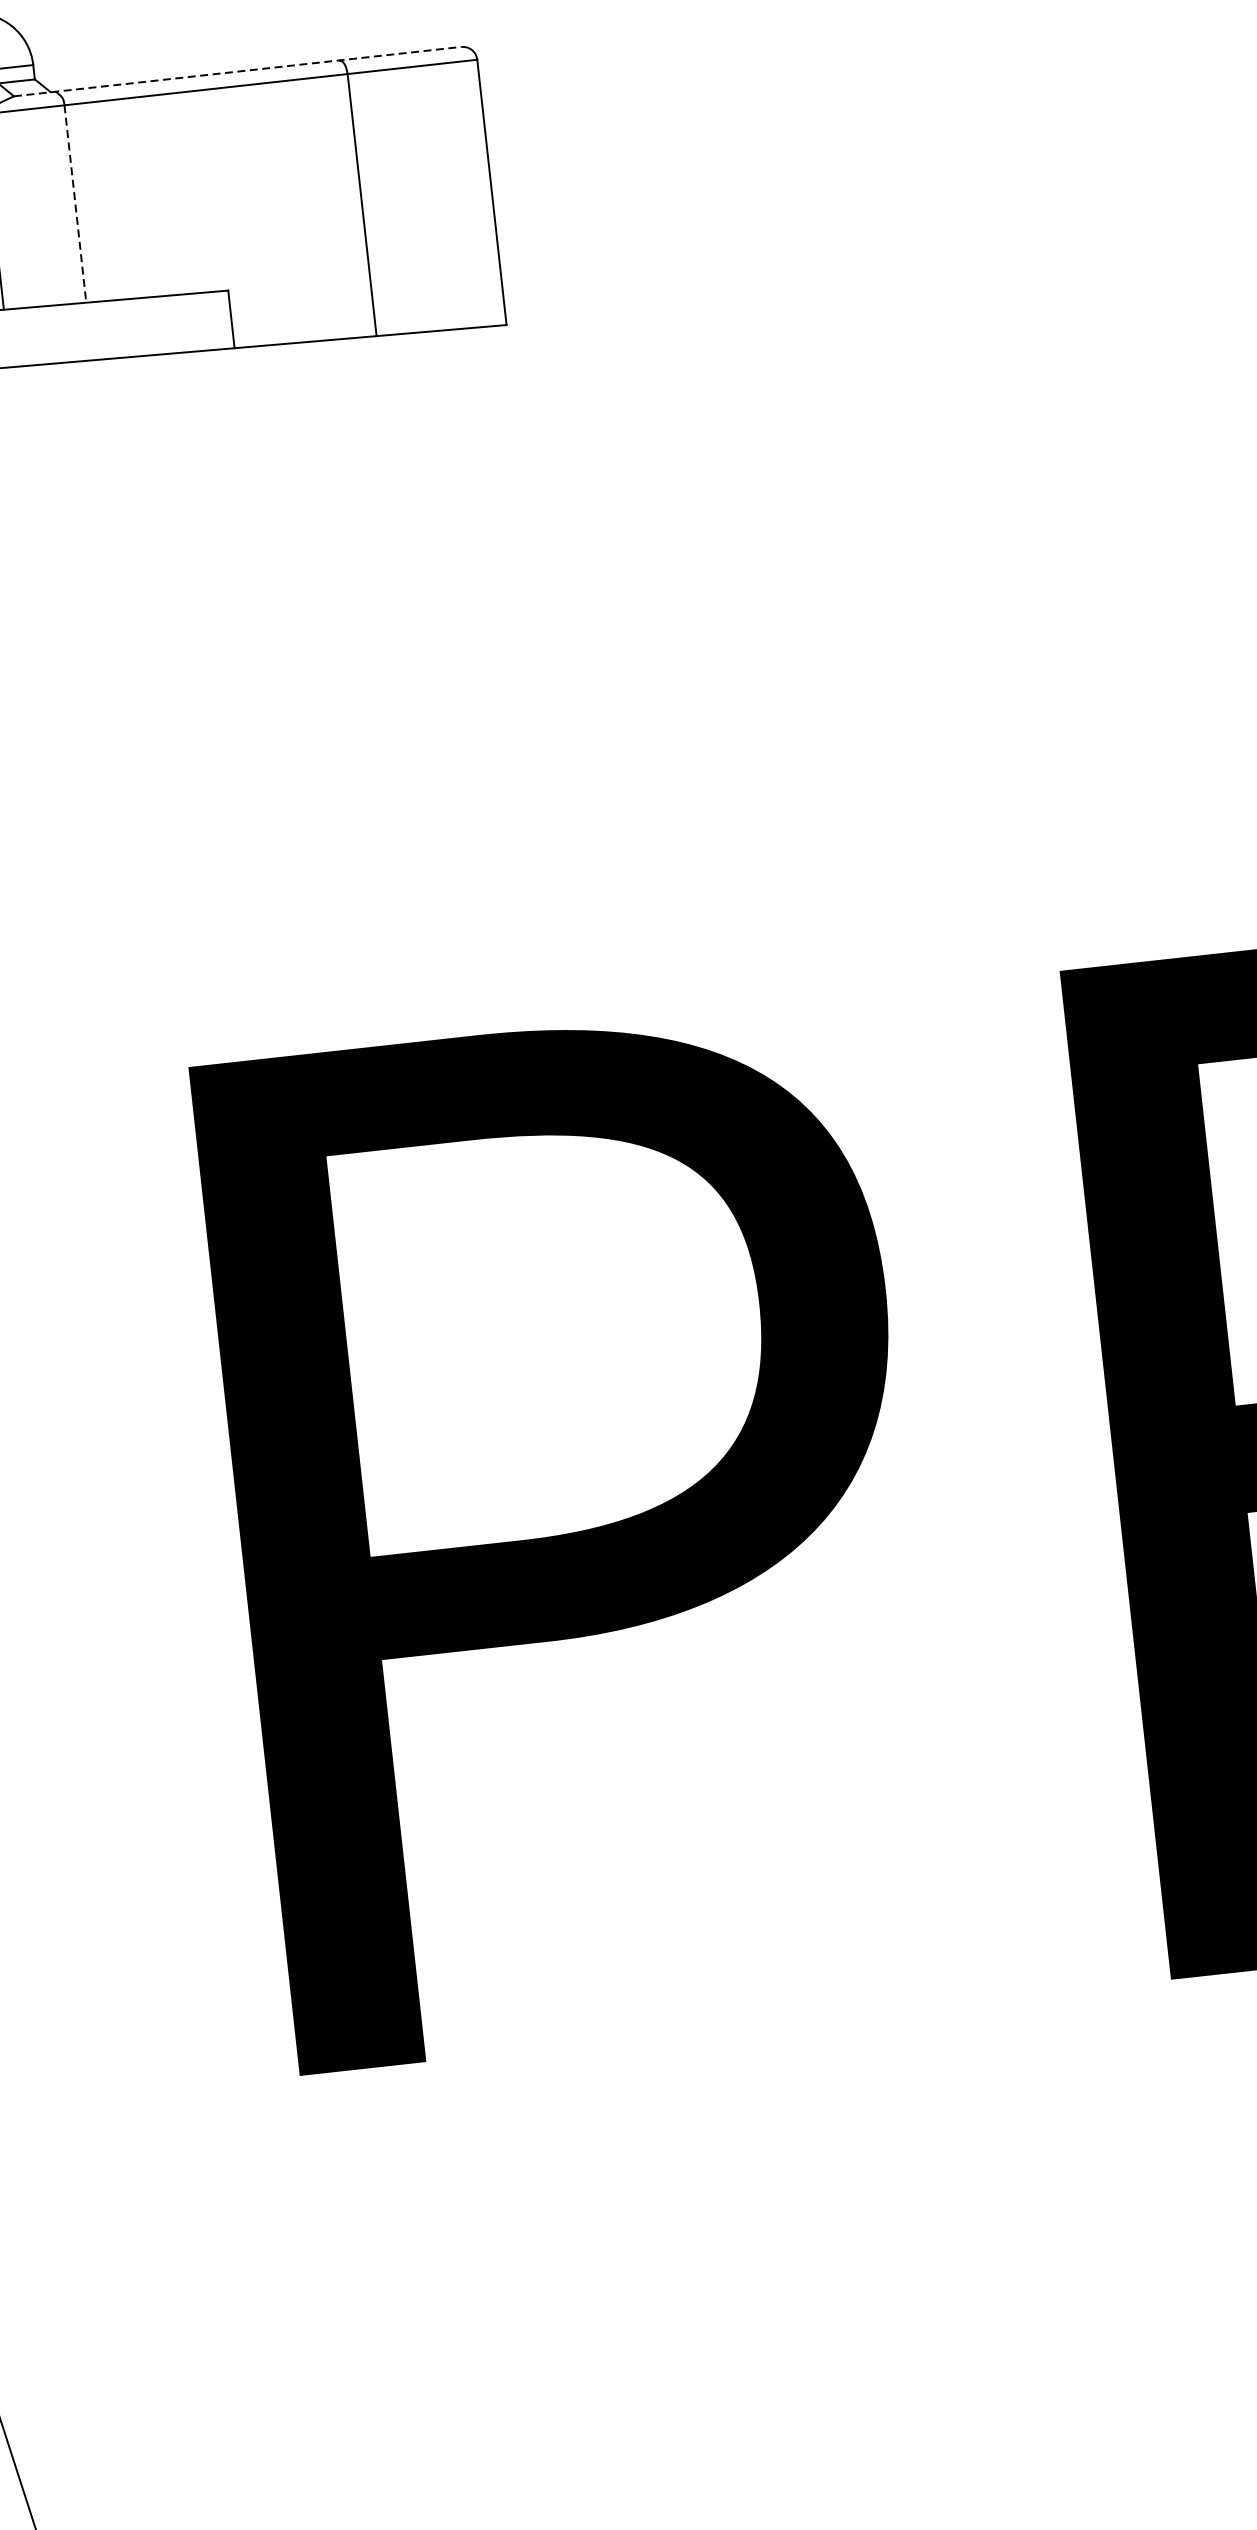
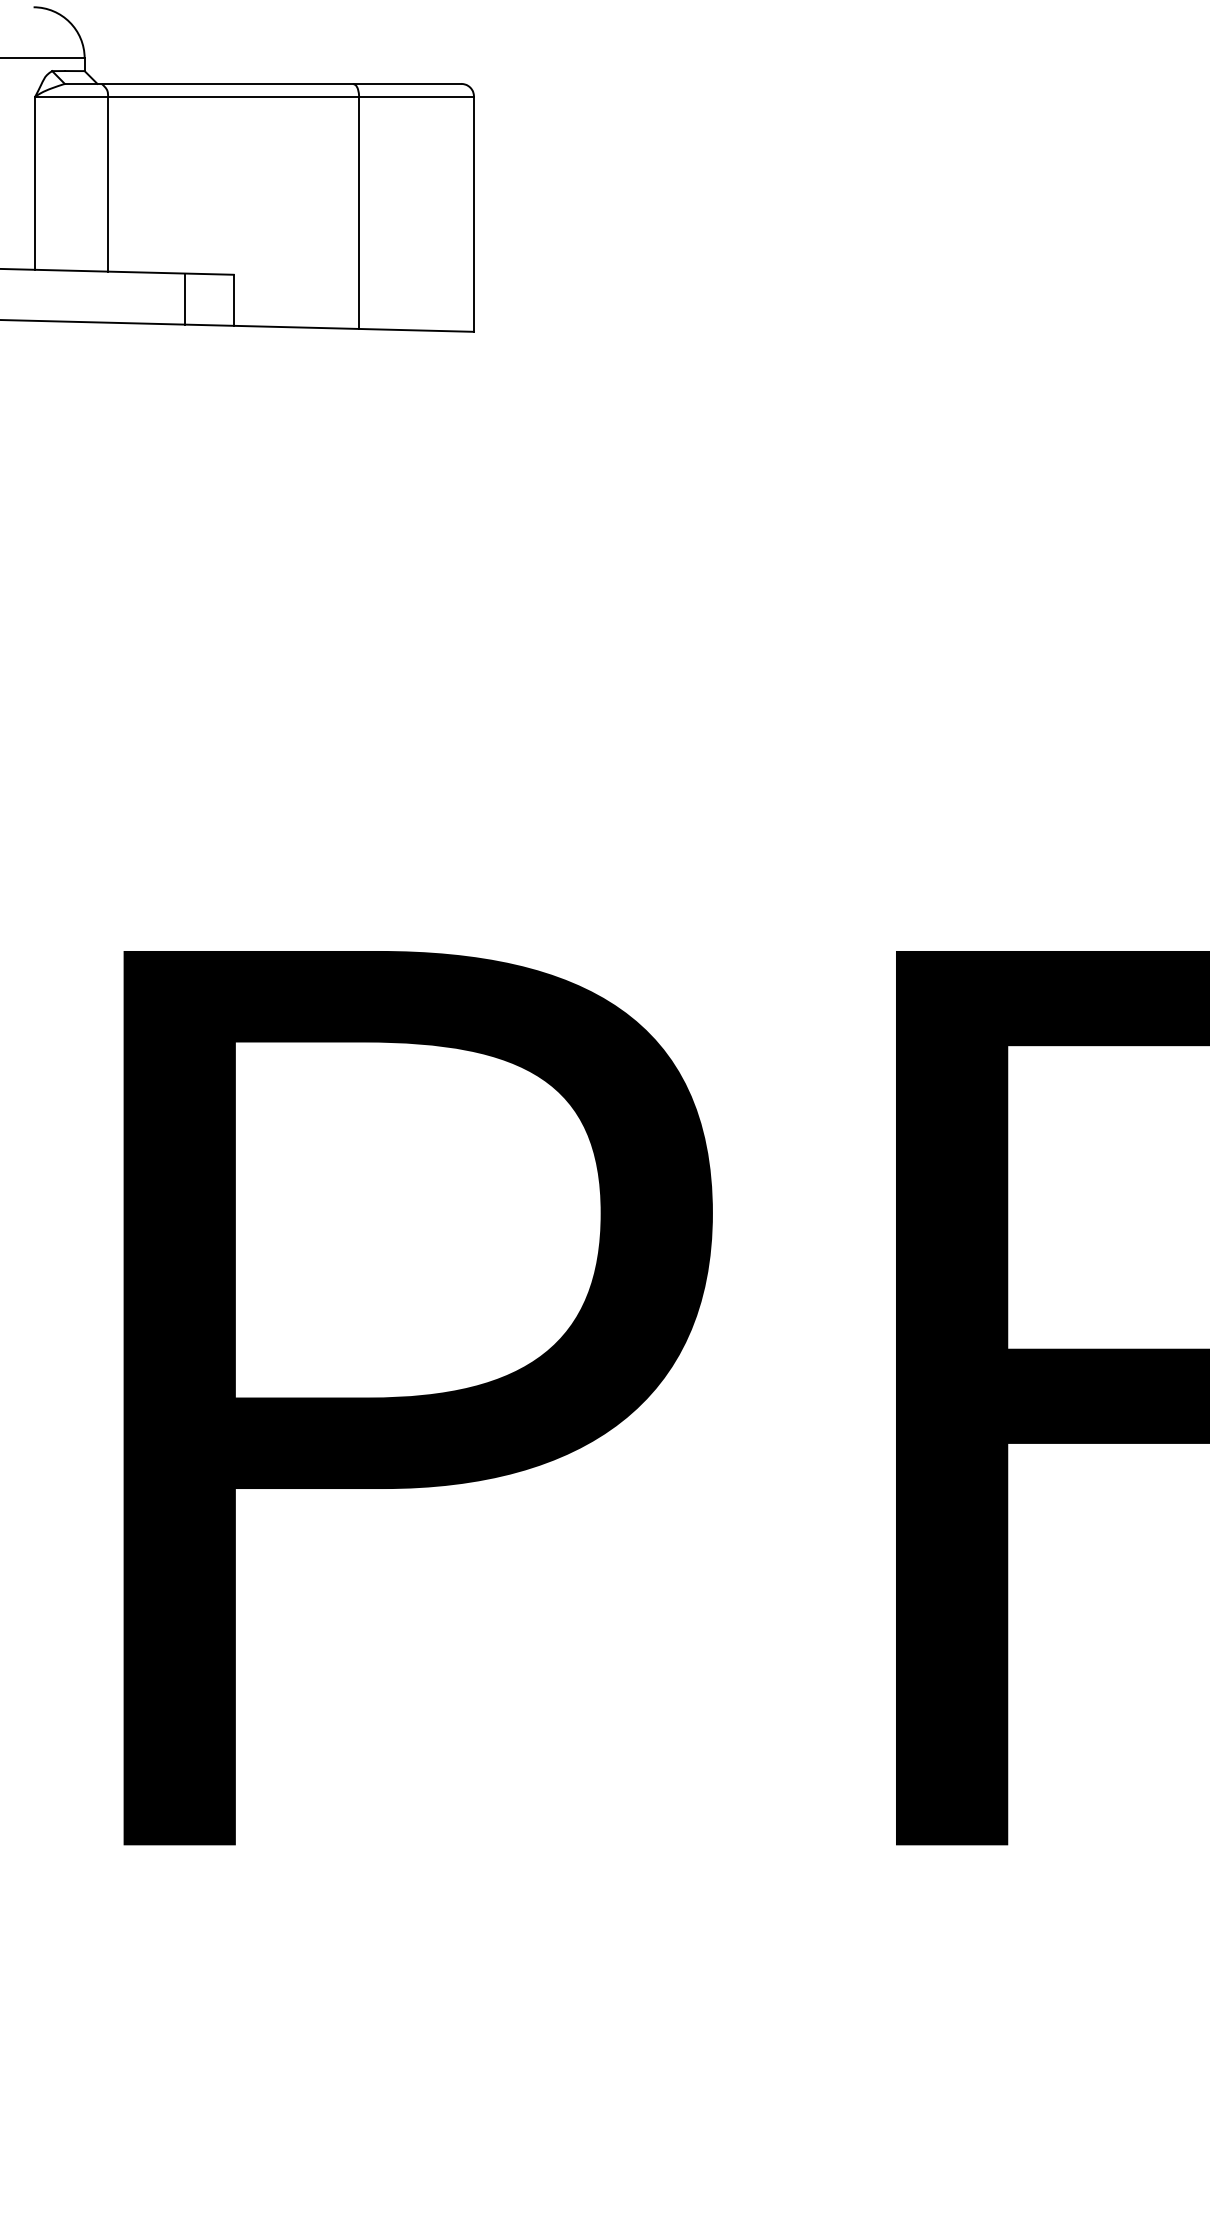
line: (238, 71) -> (263, 83), dashed -> solid
line: (75, 204) -> (108, 184), dashed -> solid
line: (175, 323) -> (184, 298), added

